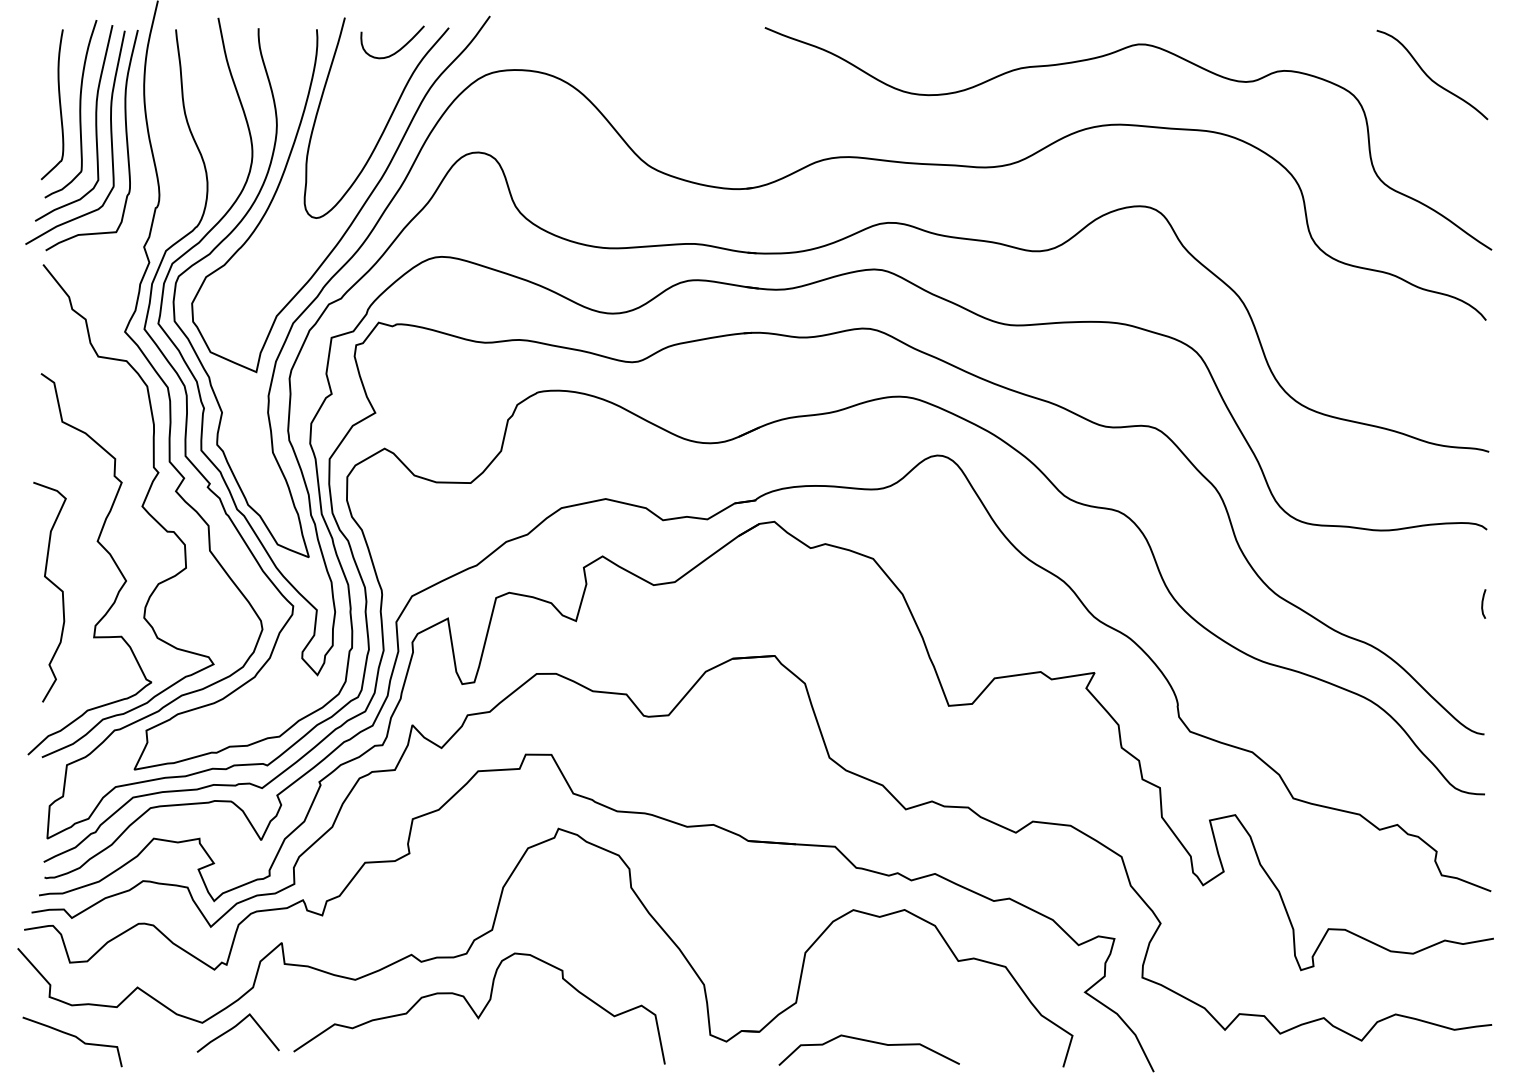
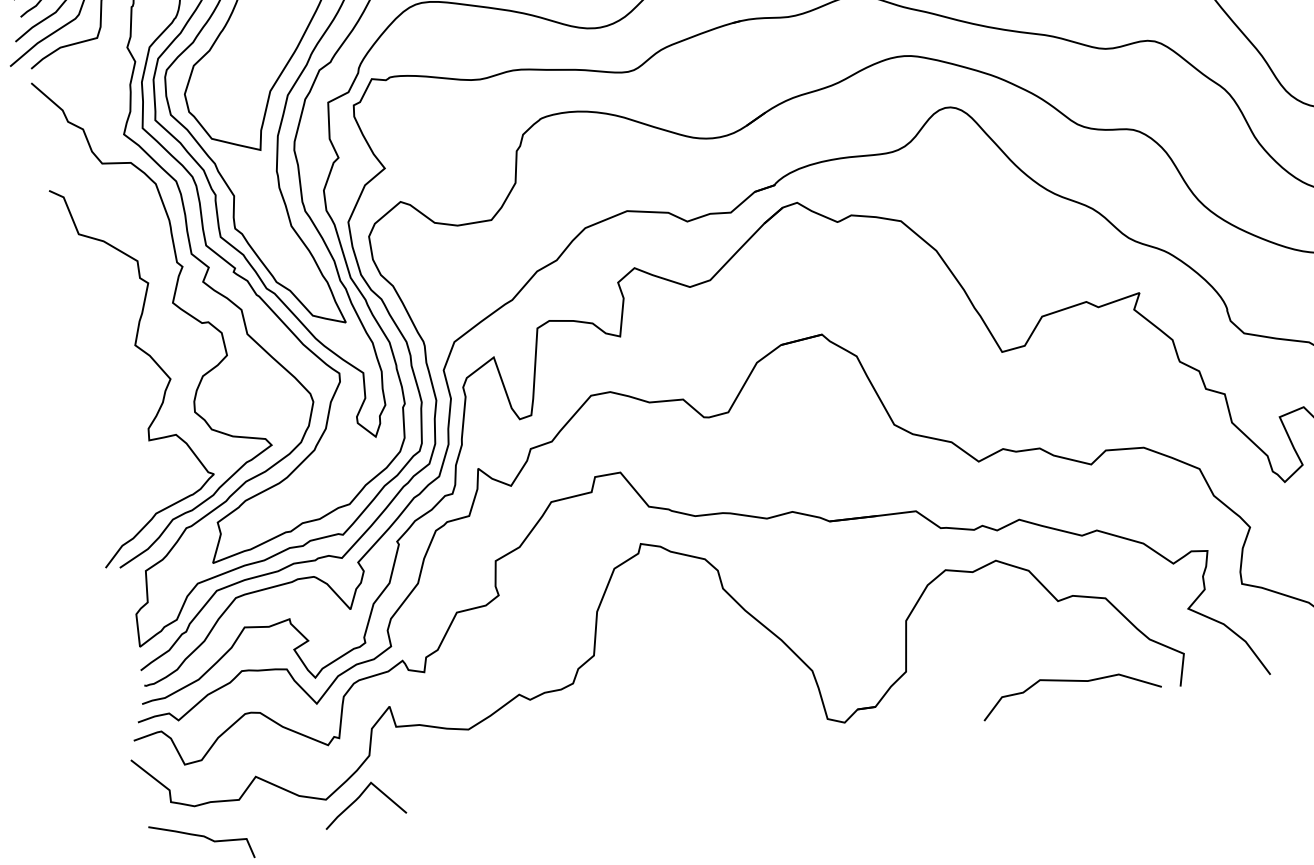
curve: (52, 584) -> (98, 396), removed
curve: (482, 1009) -> (598, 735), removed
curve: (869, 1042) -> (1069, 681), moved

